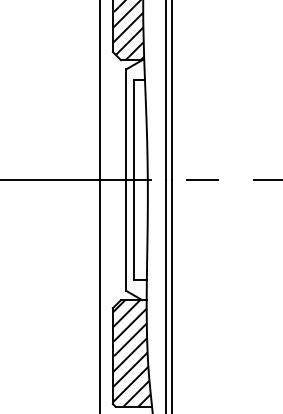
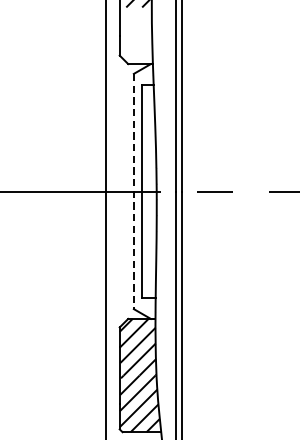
hatch: (128, 33) -> (136, 35), removed
line: (126, 180) -> (134, 191), solid -> dashed

